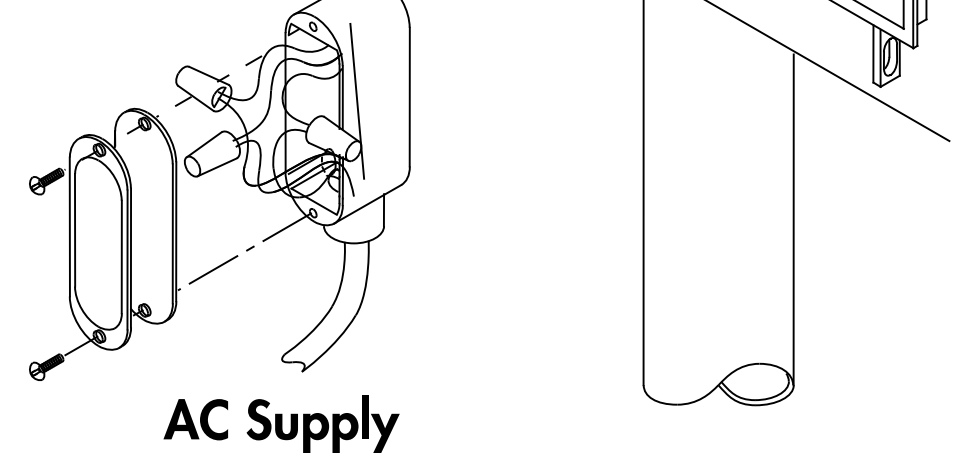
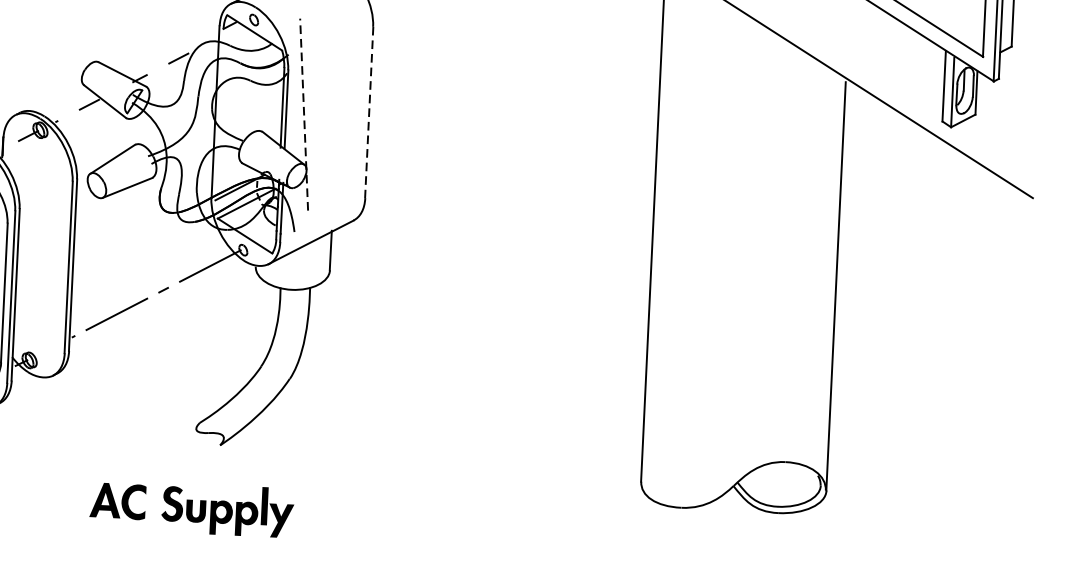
line: (409, 97) -> (368, 112), solid -> dashed
line: (357, 101) -> (304, 114), solid -> dashed
part: (281, 423) -> (191, 507), size x0.7

